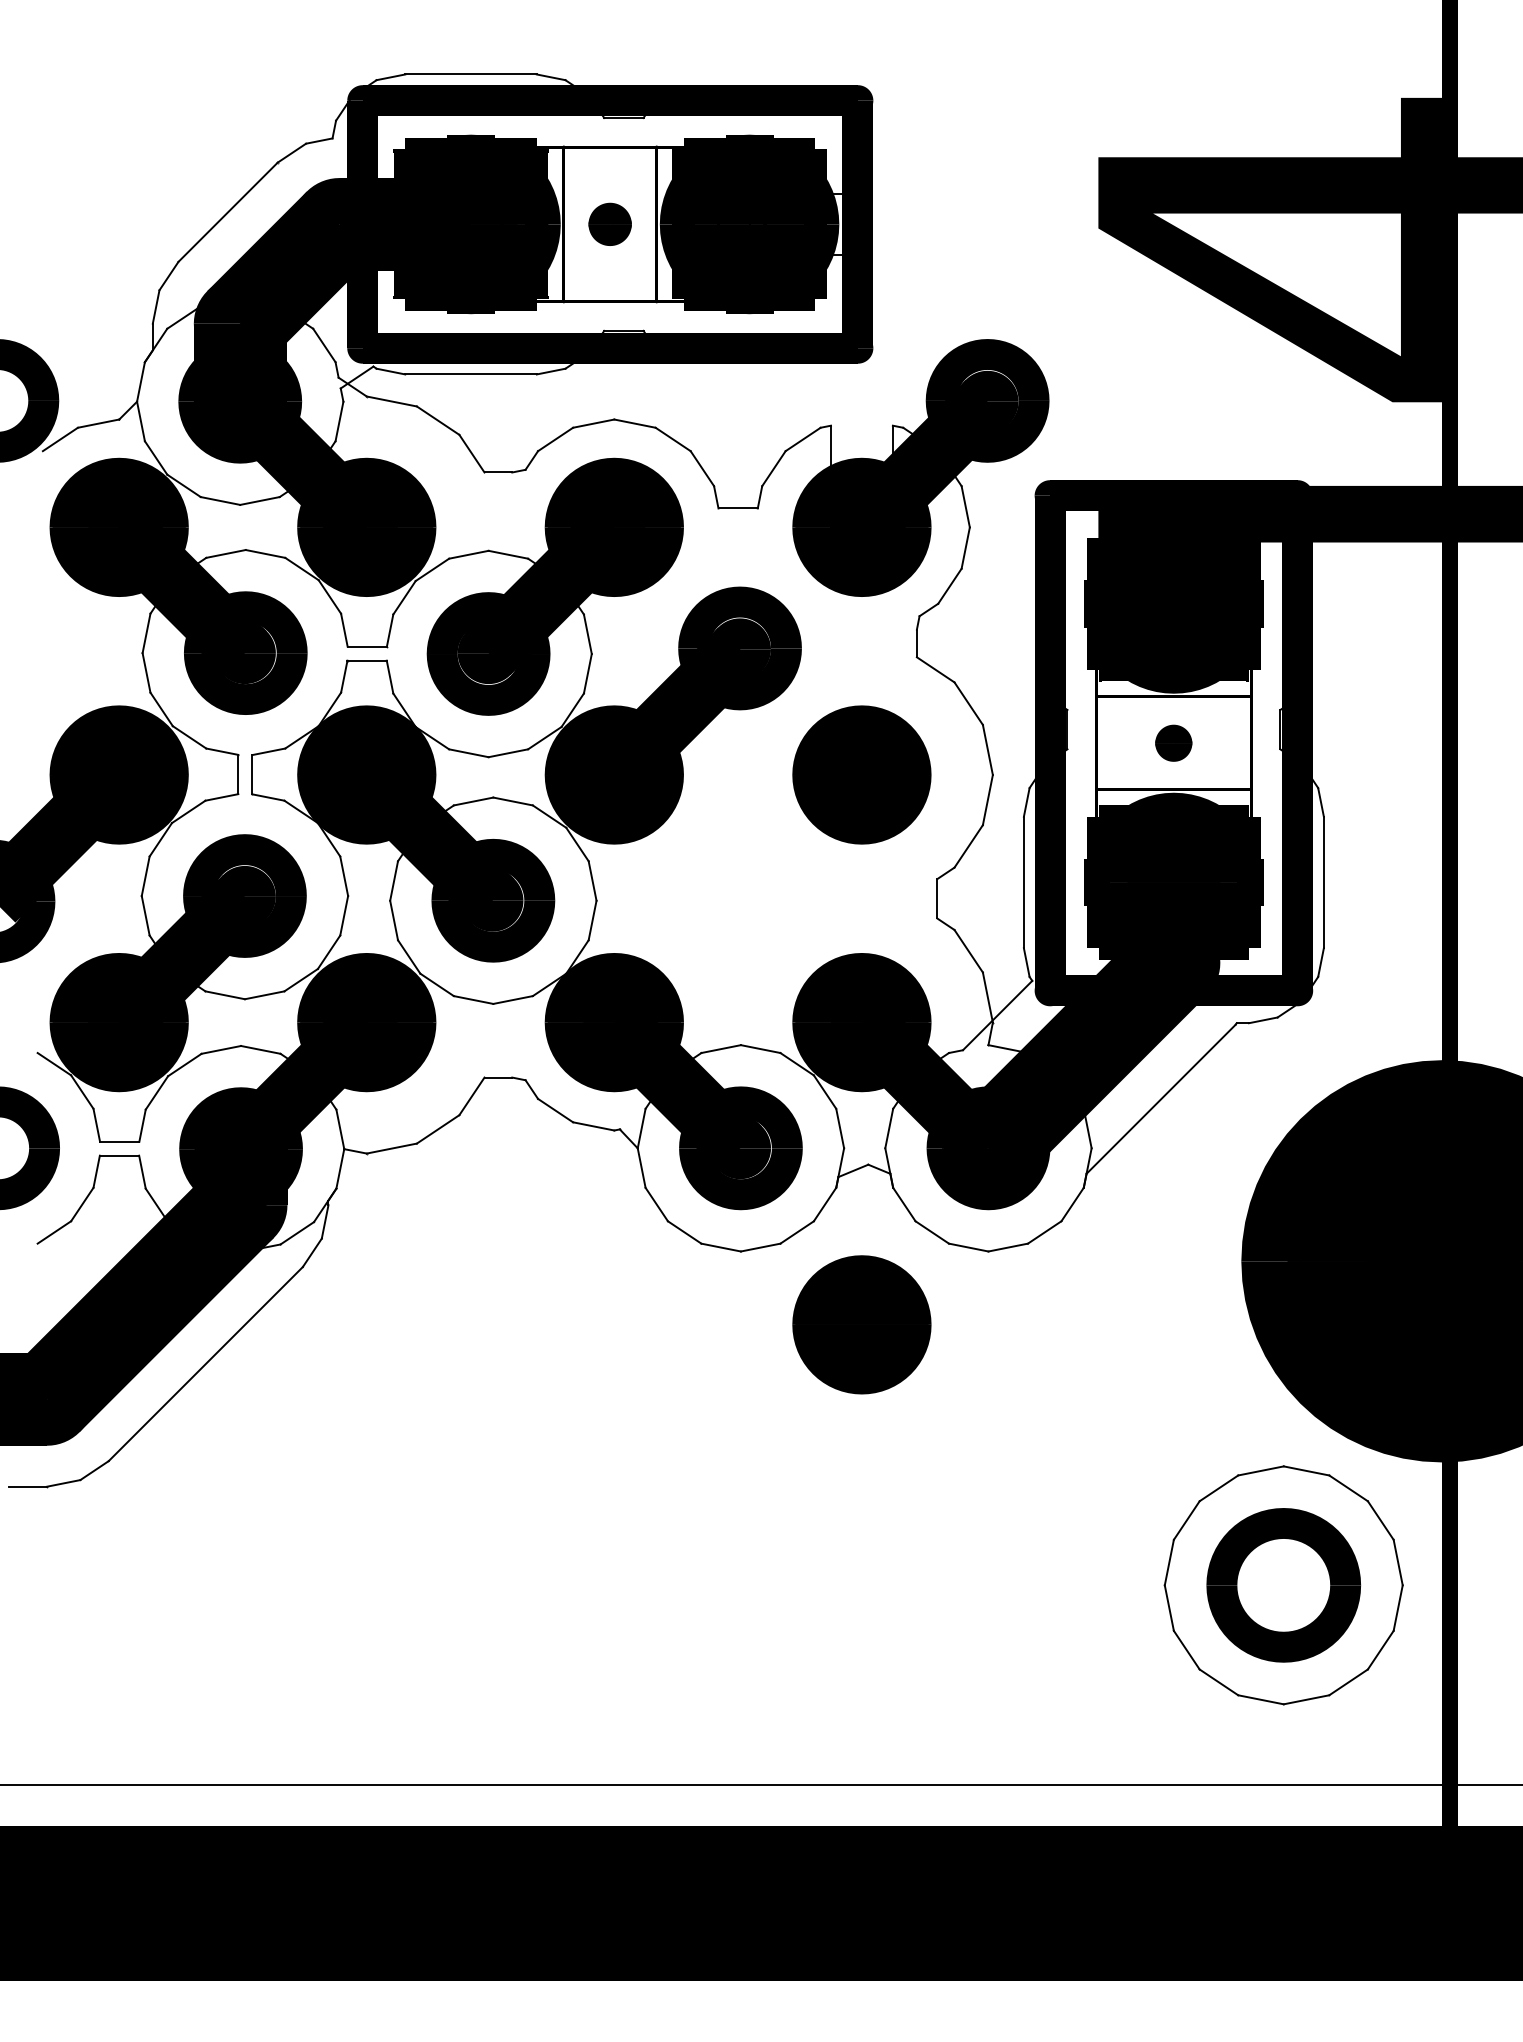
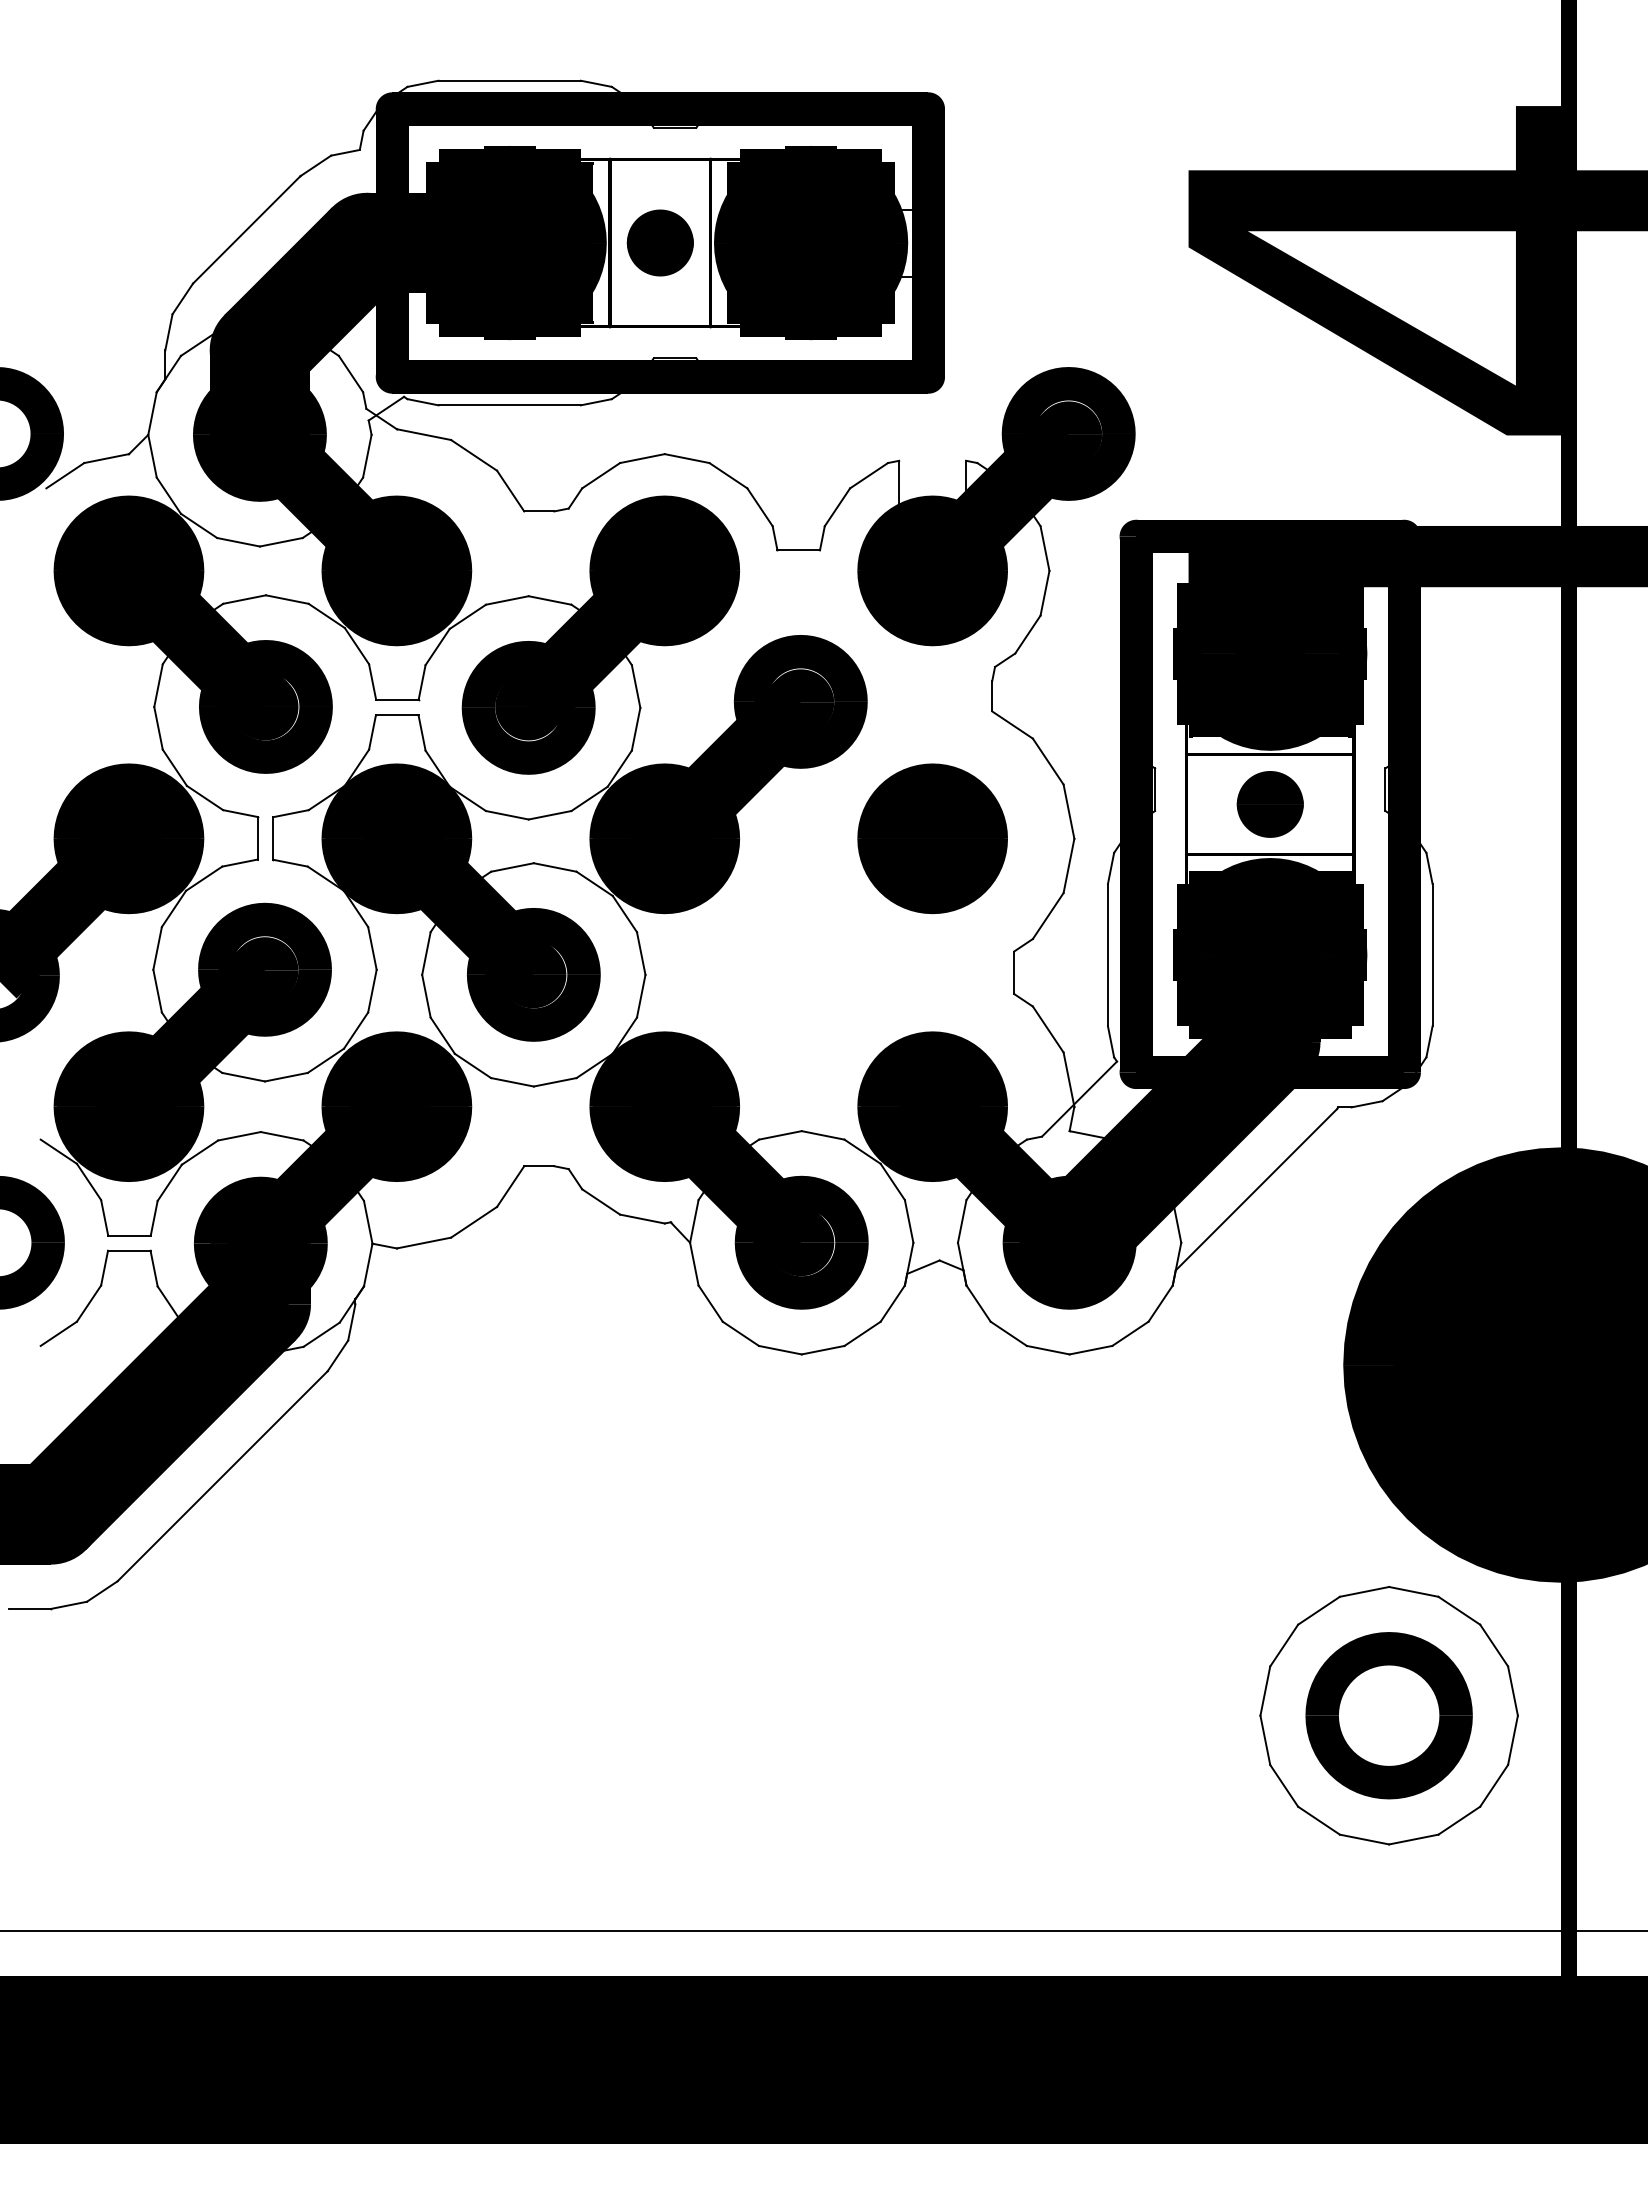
part: (609, 223) -> (659, 242), size x1.43
part: (1173, 743) -> (1269, 804), size x1.67
part: (861, 1324) -> (932, 1433), removed

